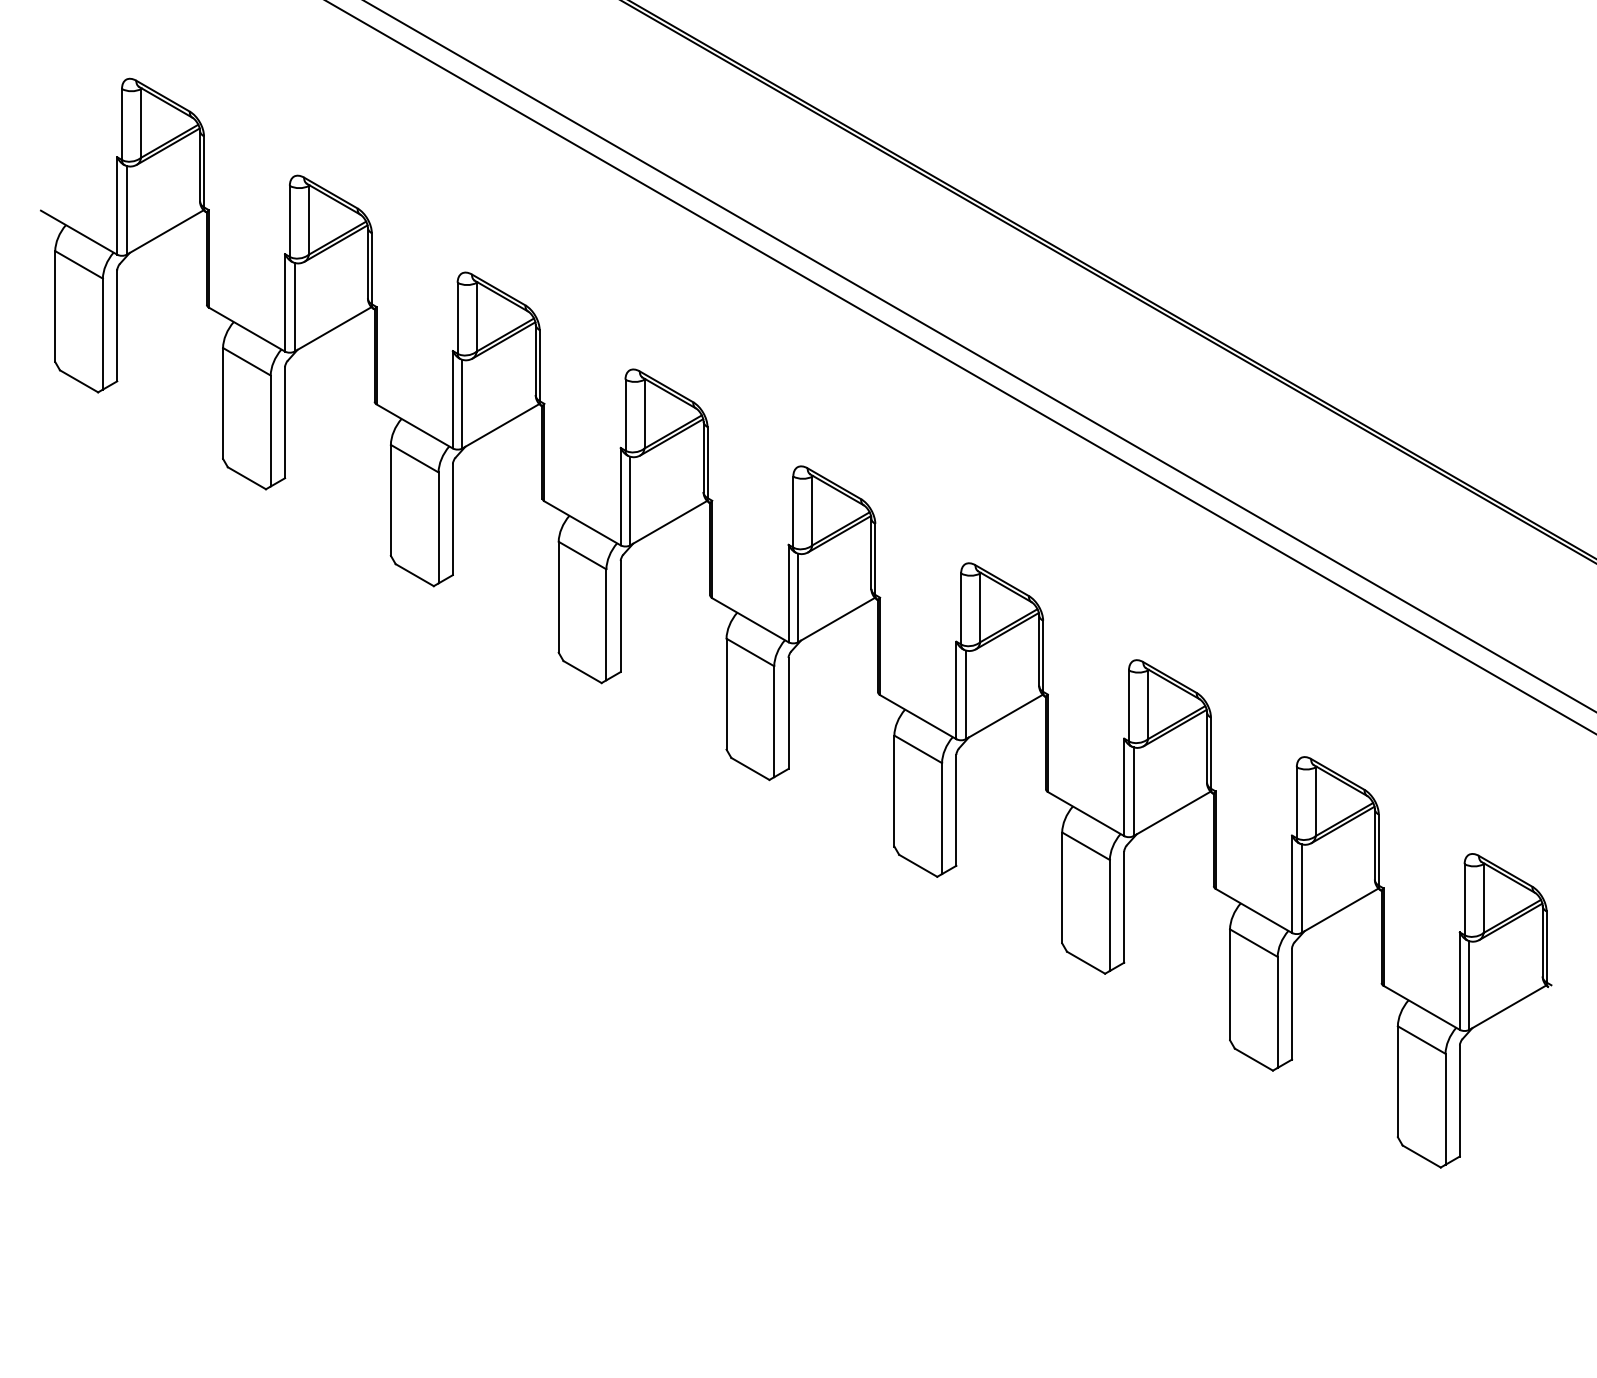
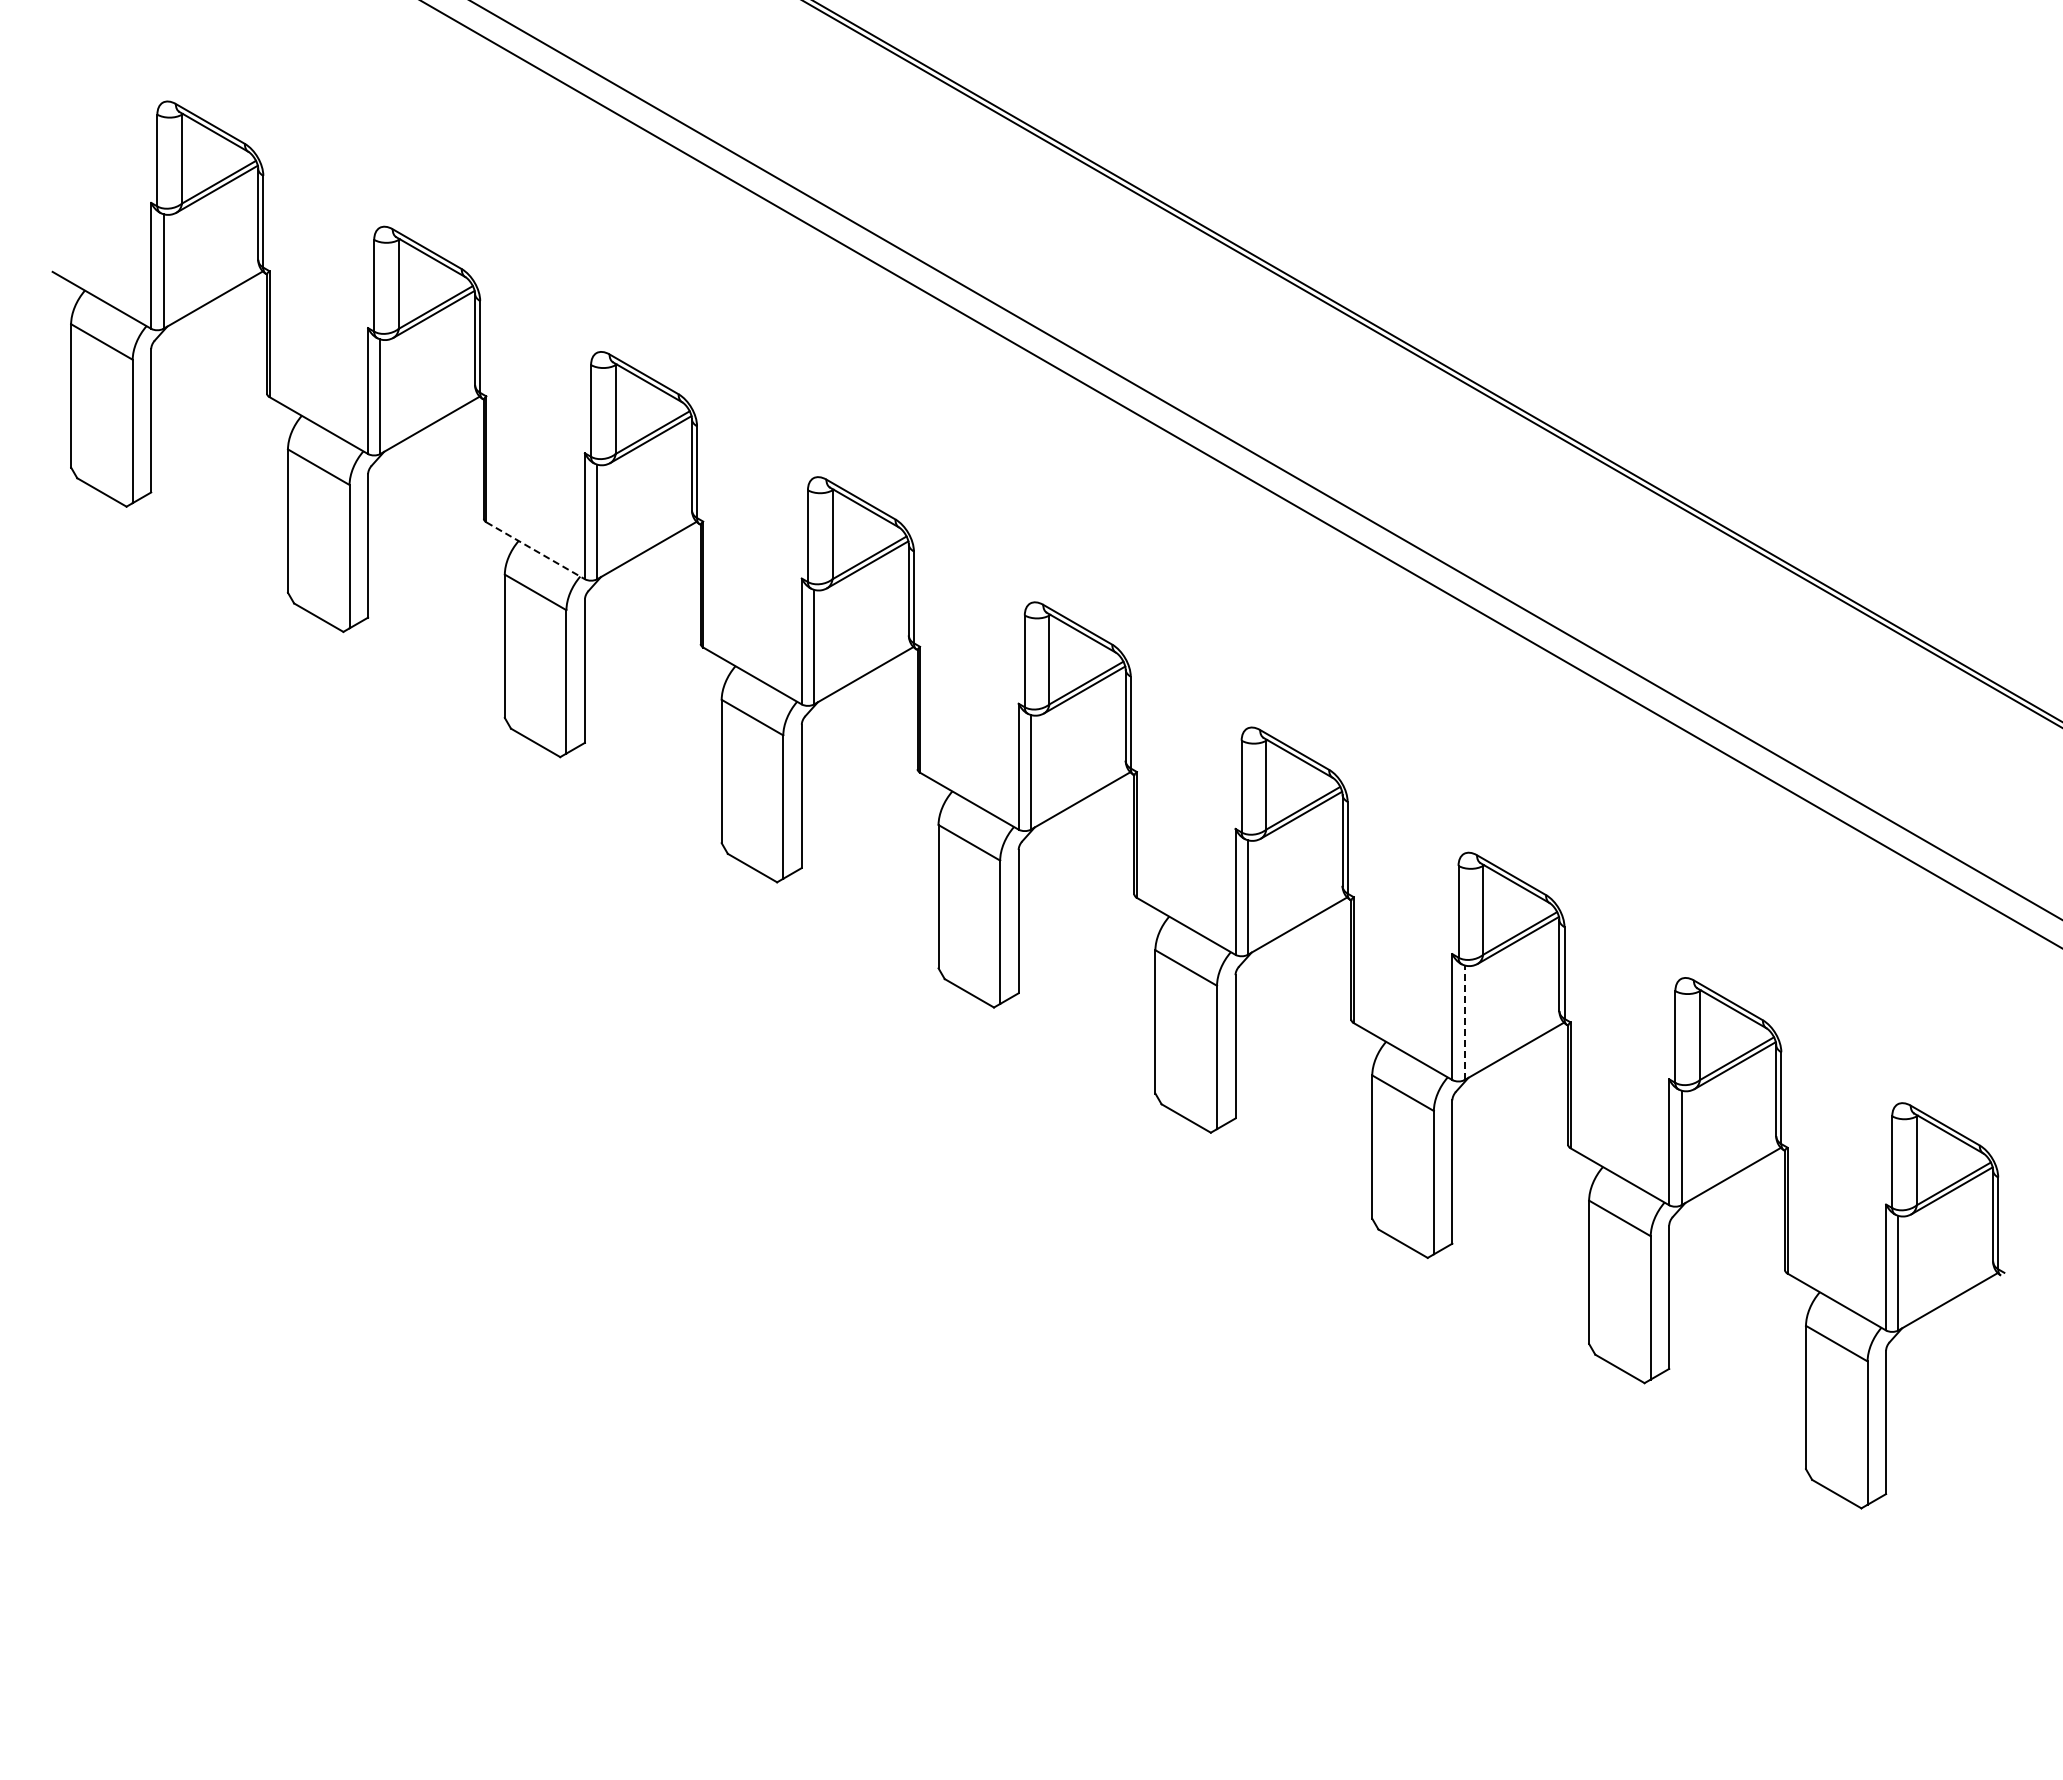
line: (414, 426) -> (535, 550), solid -> dashed
line: (1133, 791) -> (1464, 1022), solid -> dashed

